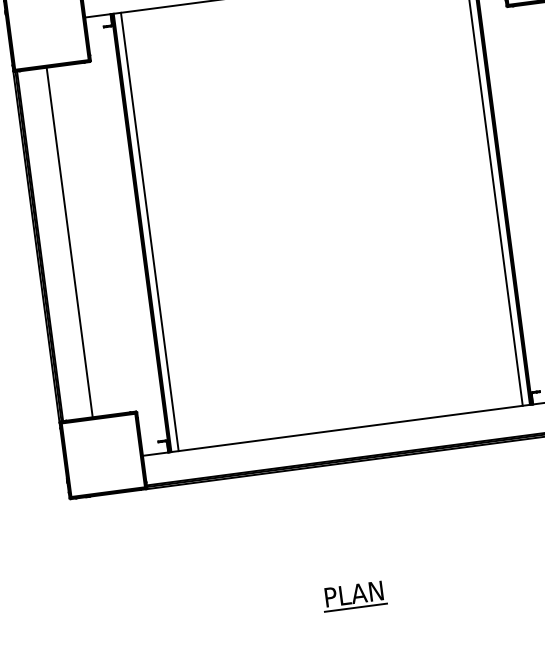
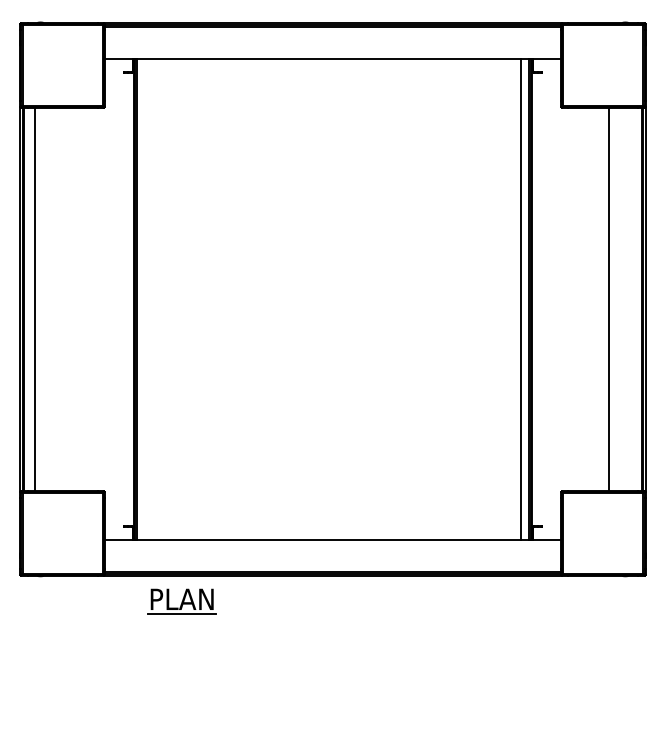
line: (149, 232) -> (144, 299), removed
line: (69, 242) -> (34, 299), moved
part: (353, 596) -> (181, 601), moved

